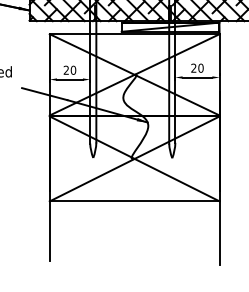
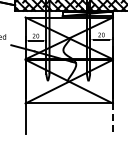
line: (218, 234) -> (112, 120), solid -> dashed

